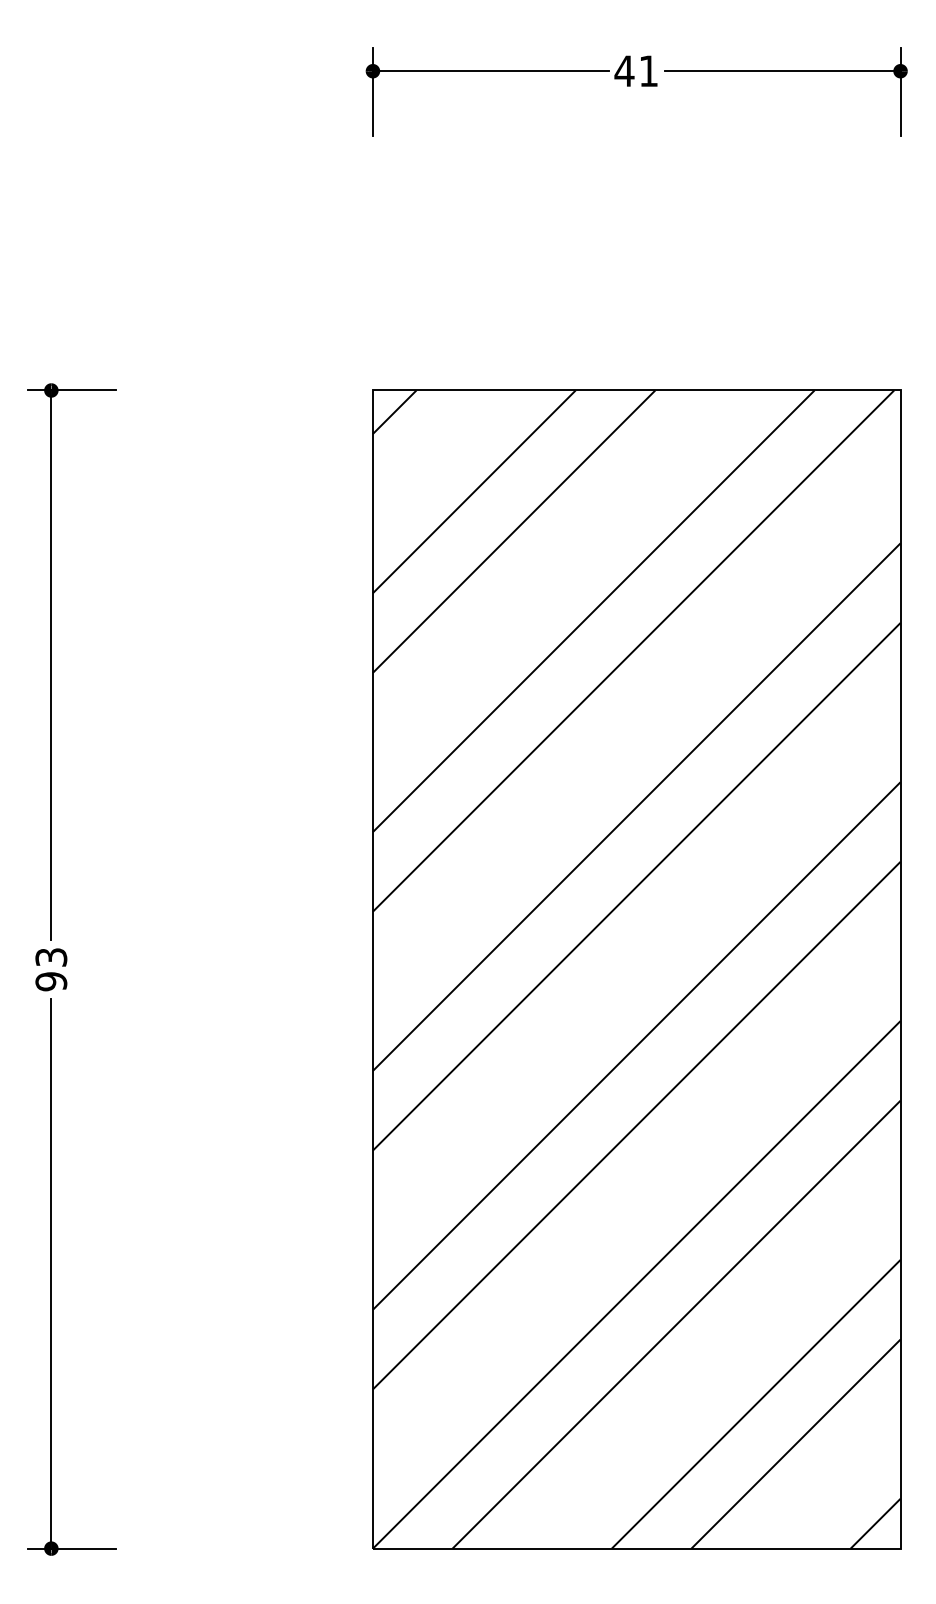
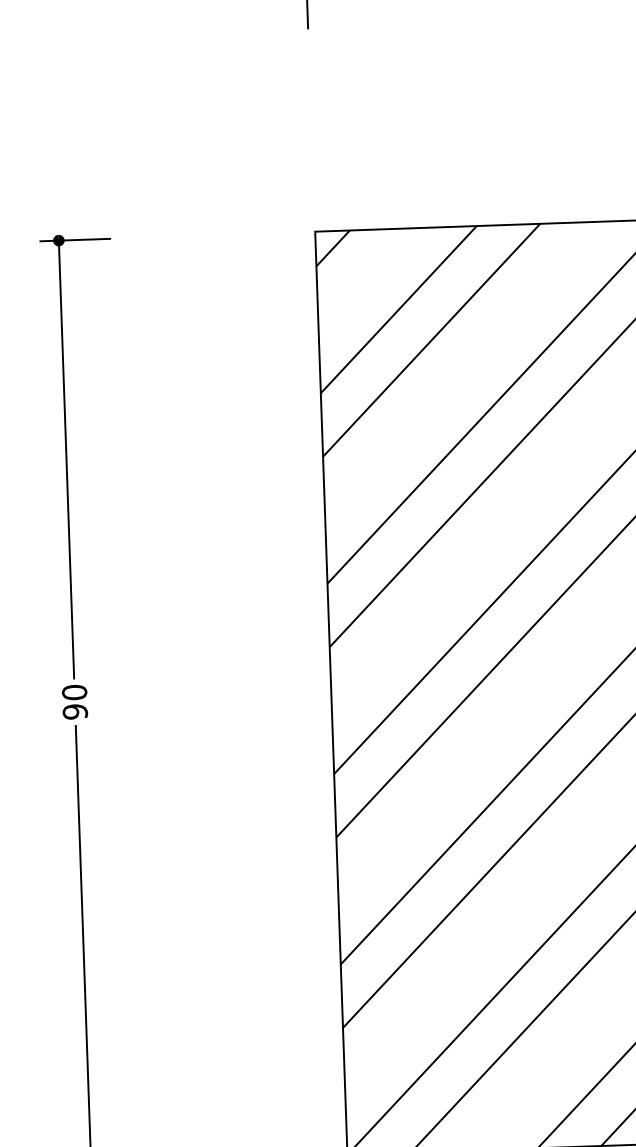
text: (51, 956) -> (74, 691), 93 -> 90

